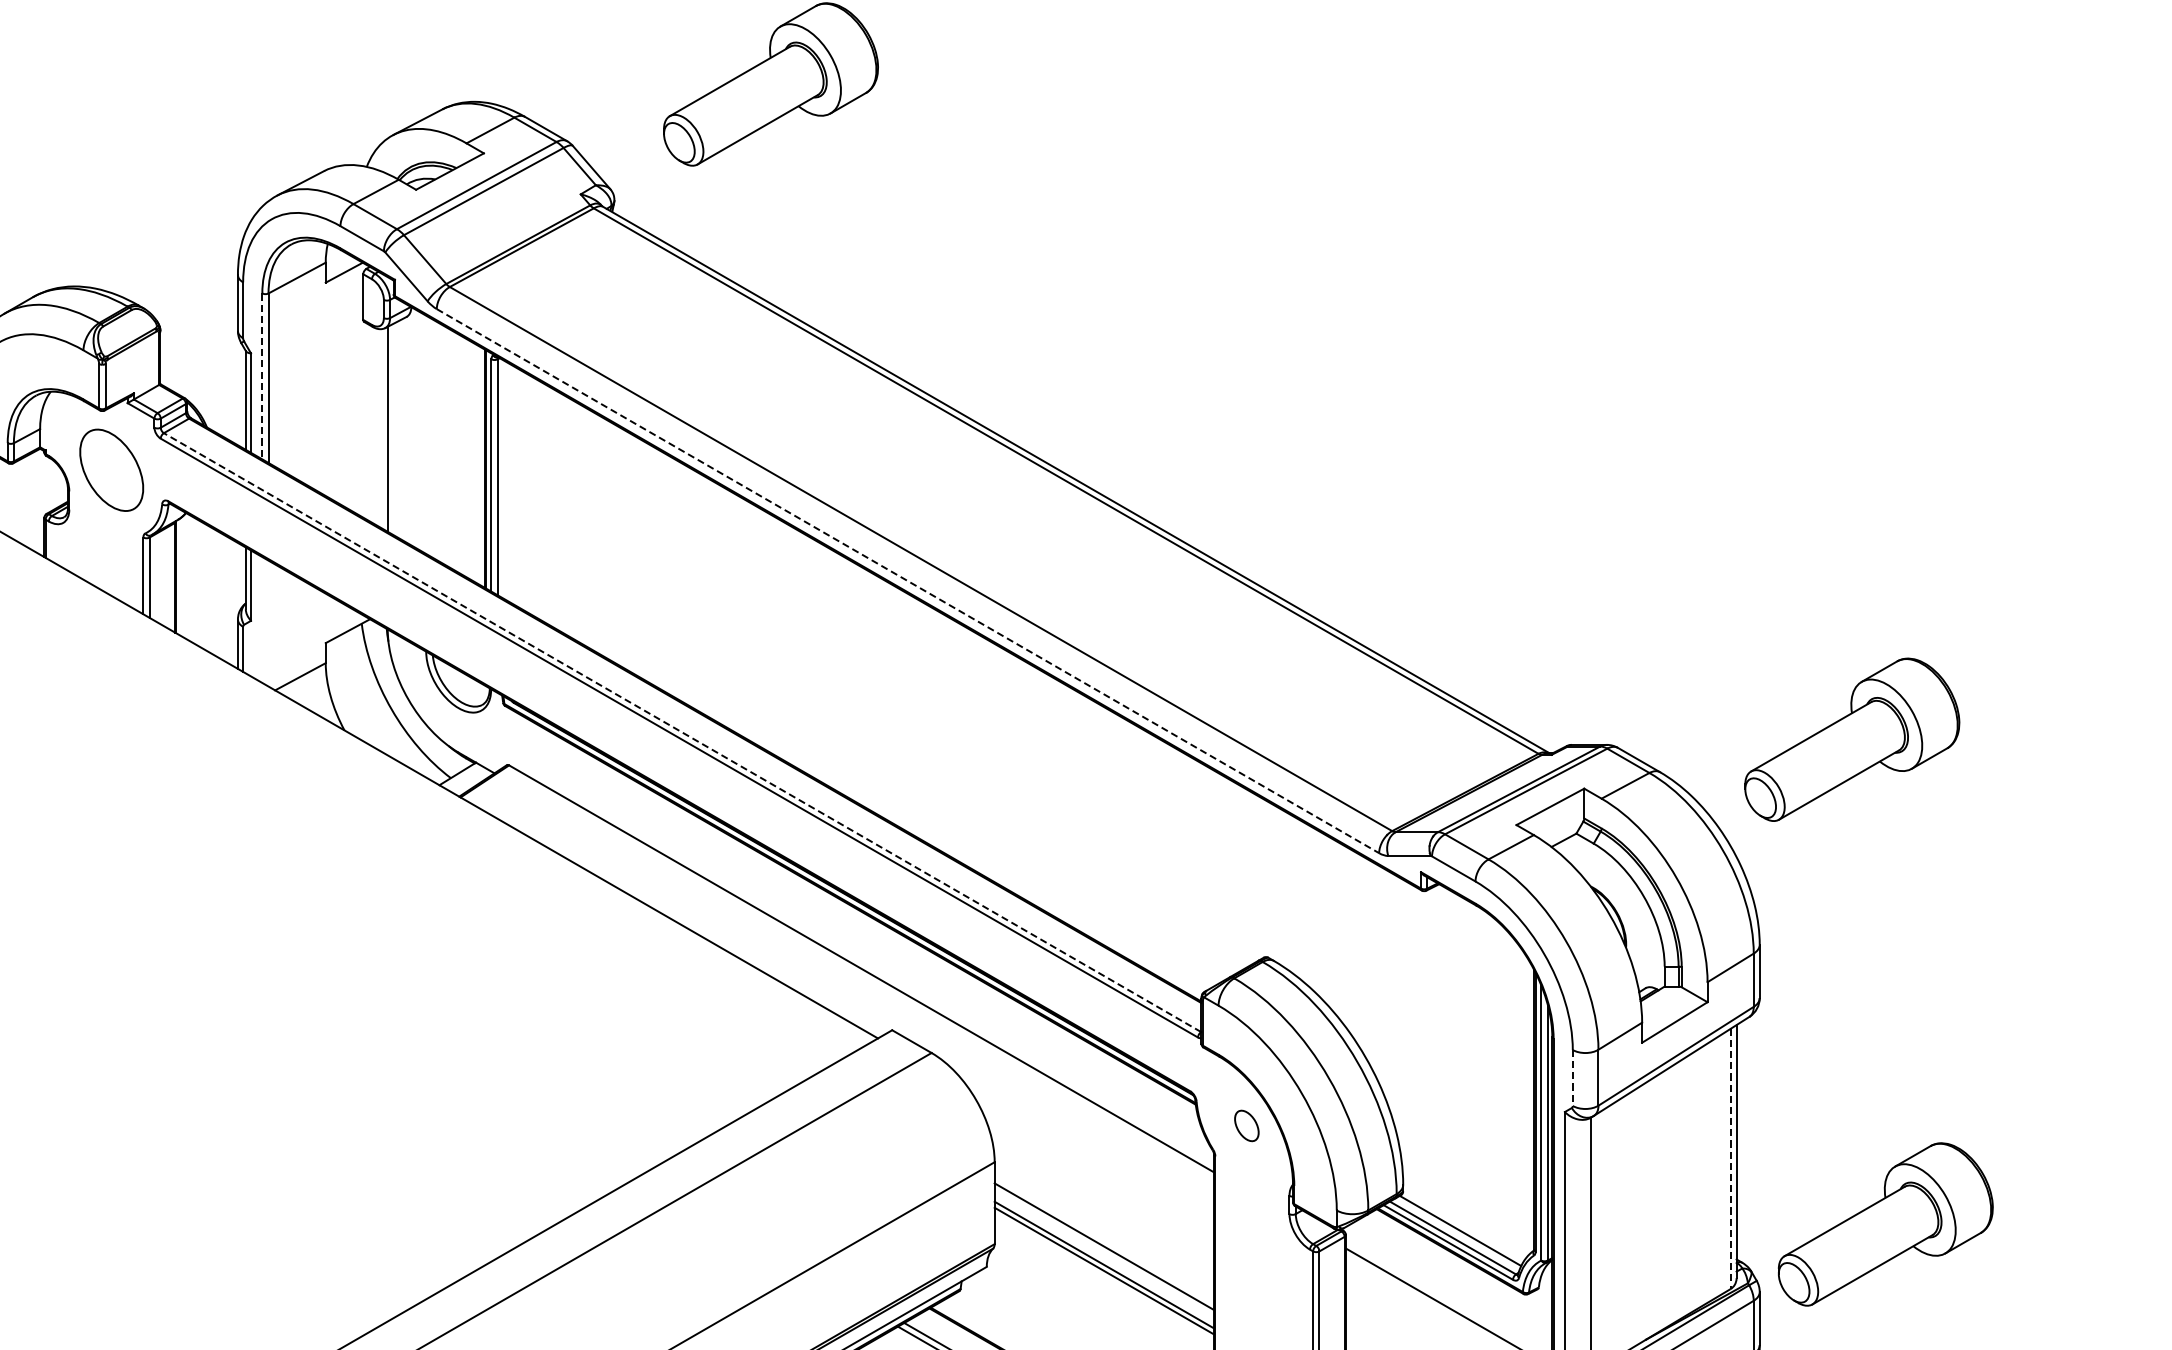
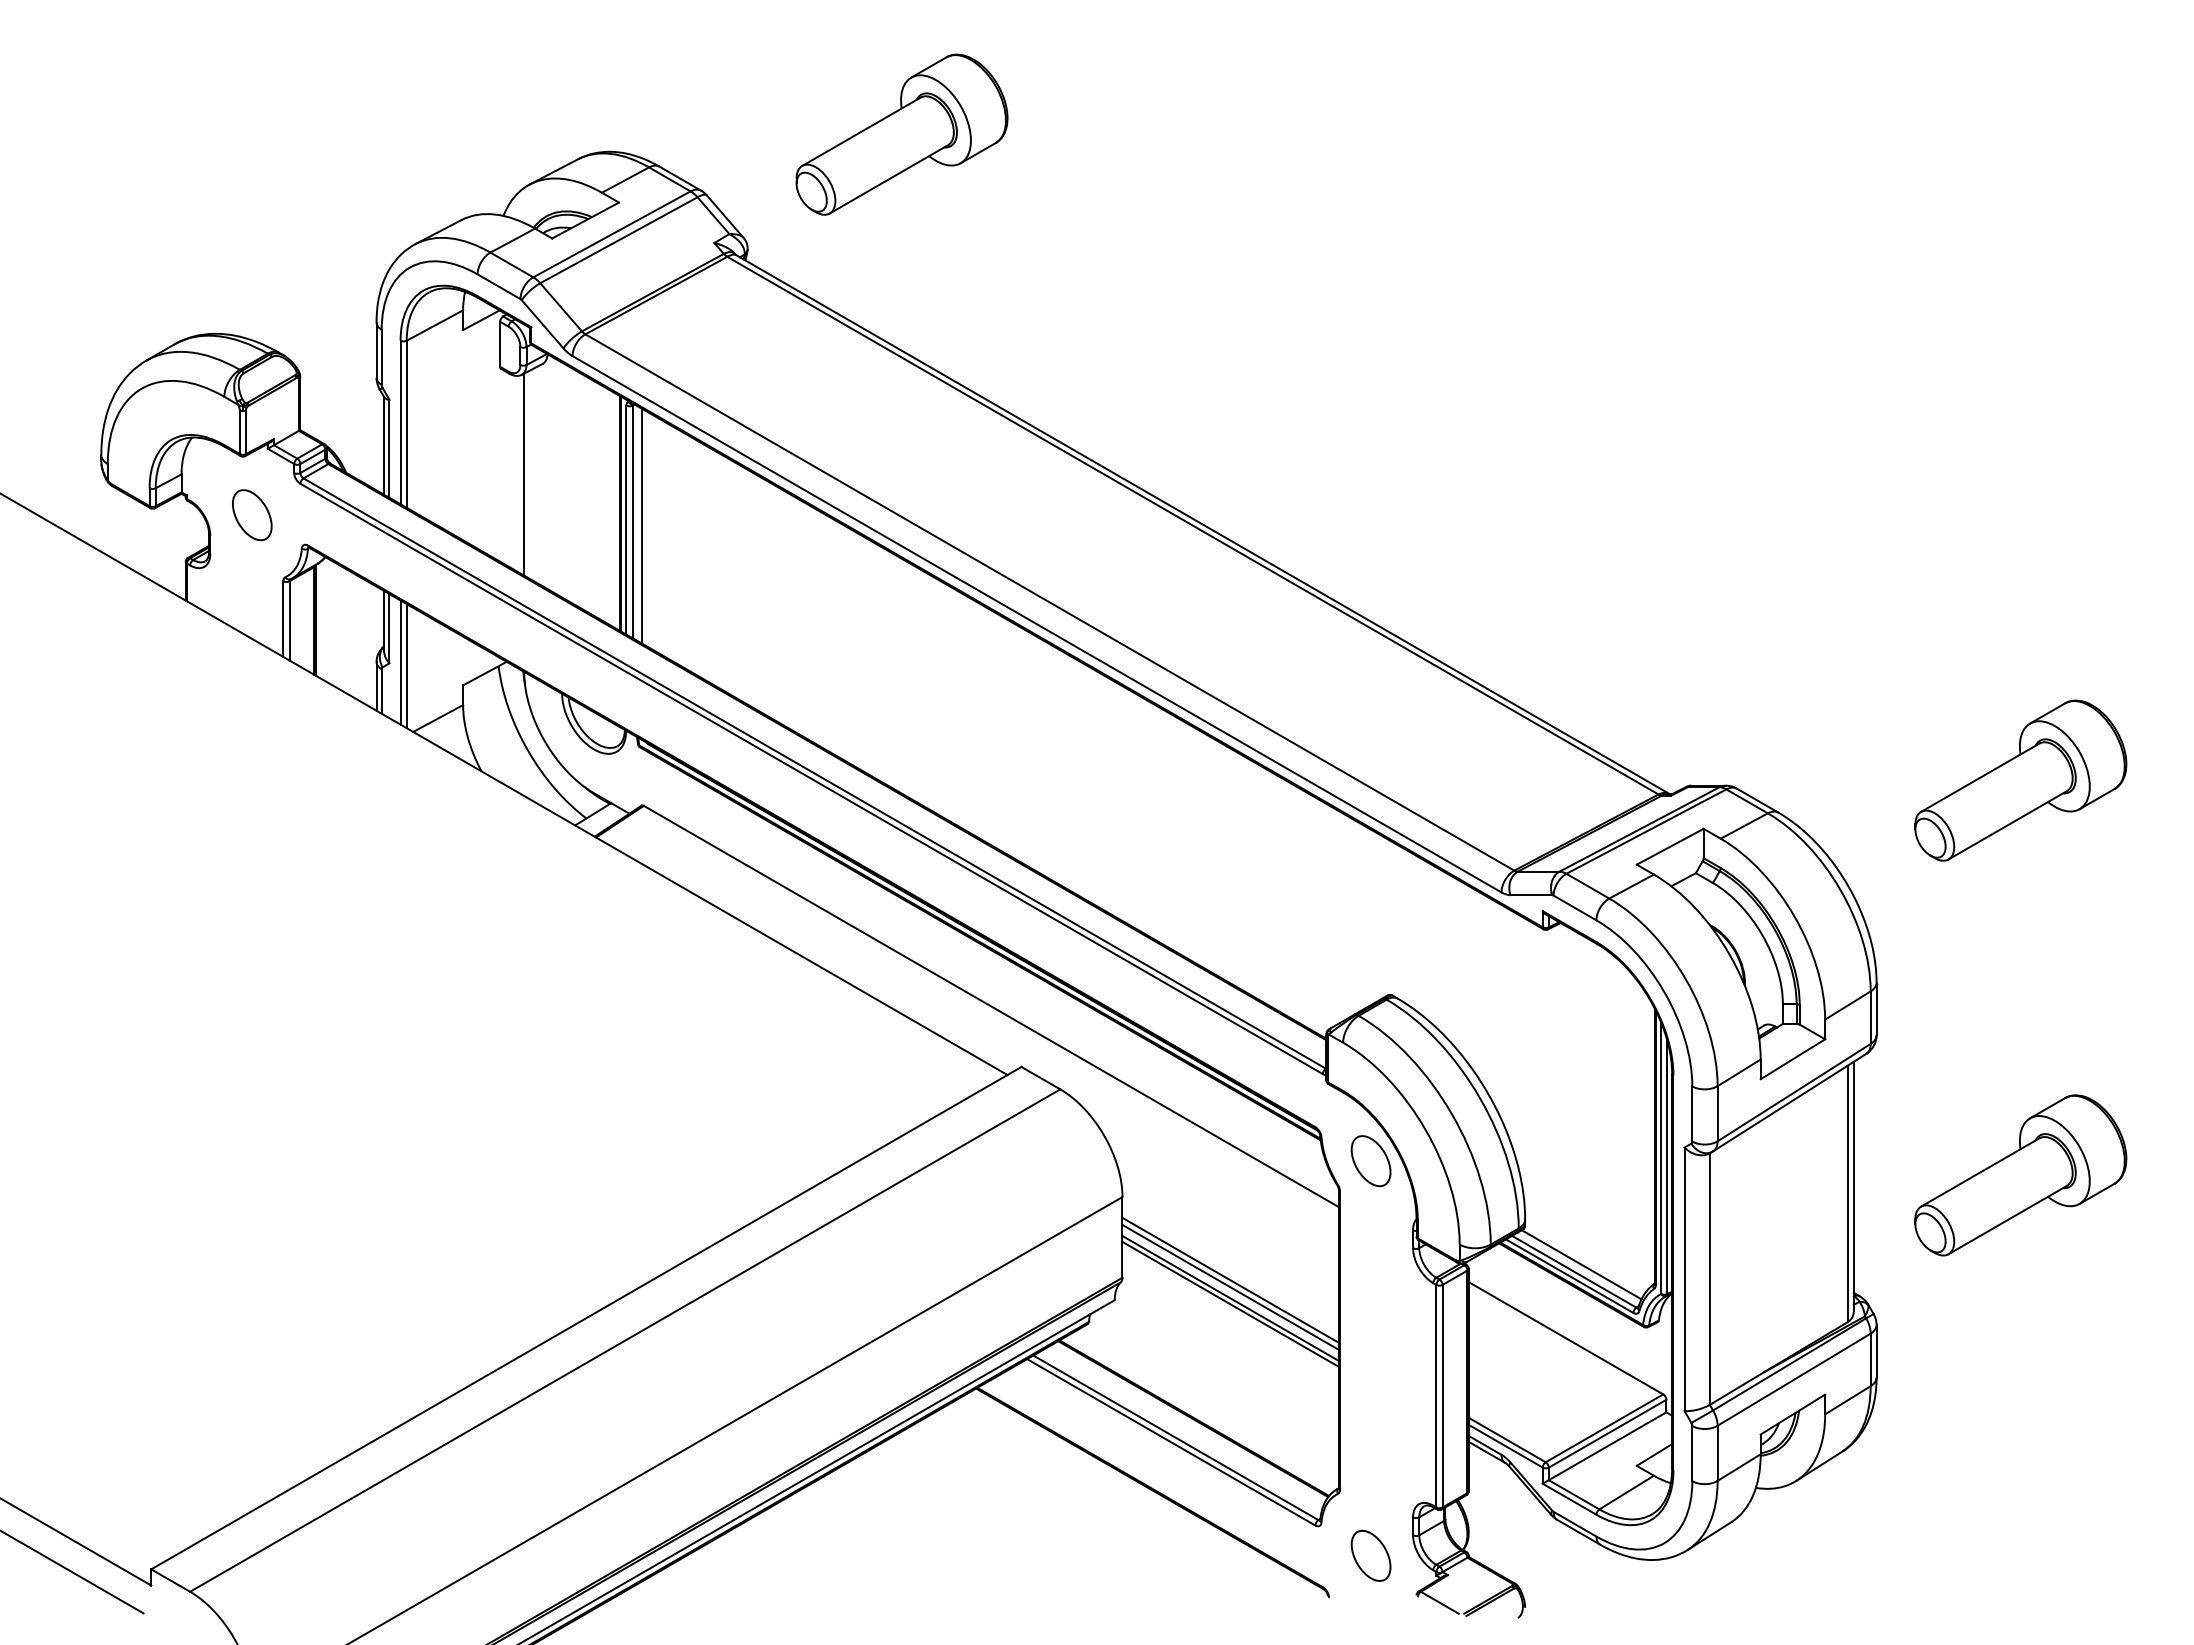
line: (262, 376) -> (400, 422), dashed -> solid
part: (112, 470) -> (252, 515), size x0.62
line: (507, 480) -> (642, 525), added
line: (908, 581) -> (1037, 624), dashed -> solid
line: (262, 619) -> (400, 662), added
line: (268, 623) -> (406, 666), added
line: (682, 732) -> (814, 773), dashed -> solid
part: (1851, 739) -> (2020, 780), moved
line: (1572, 1078) -> (1692, 1114), dashed -> solid
part: (1246, 1126) -> (1370, 1161), size x1.67
line: (1730, 1159) -> (1847, 1194), dashed -> solid
part: (1885, 1224) -> (2020, 1175), moved
line: (1104, 1252) -> (1230, 1286), added

